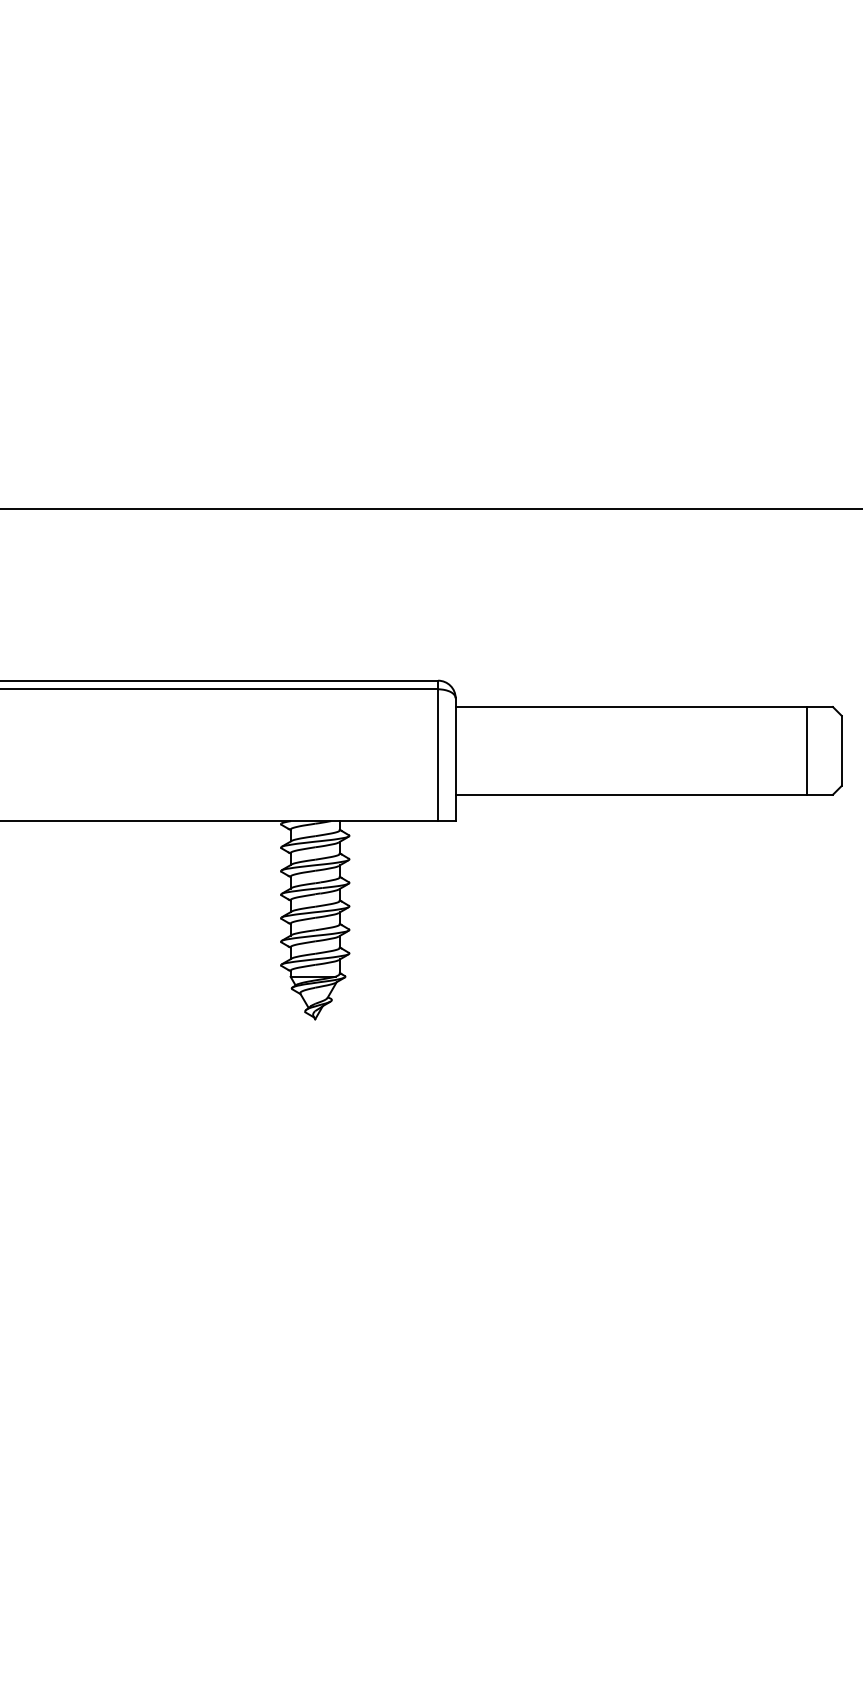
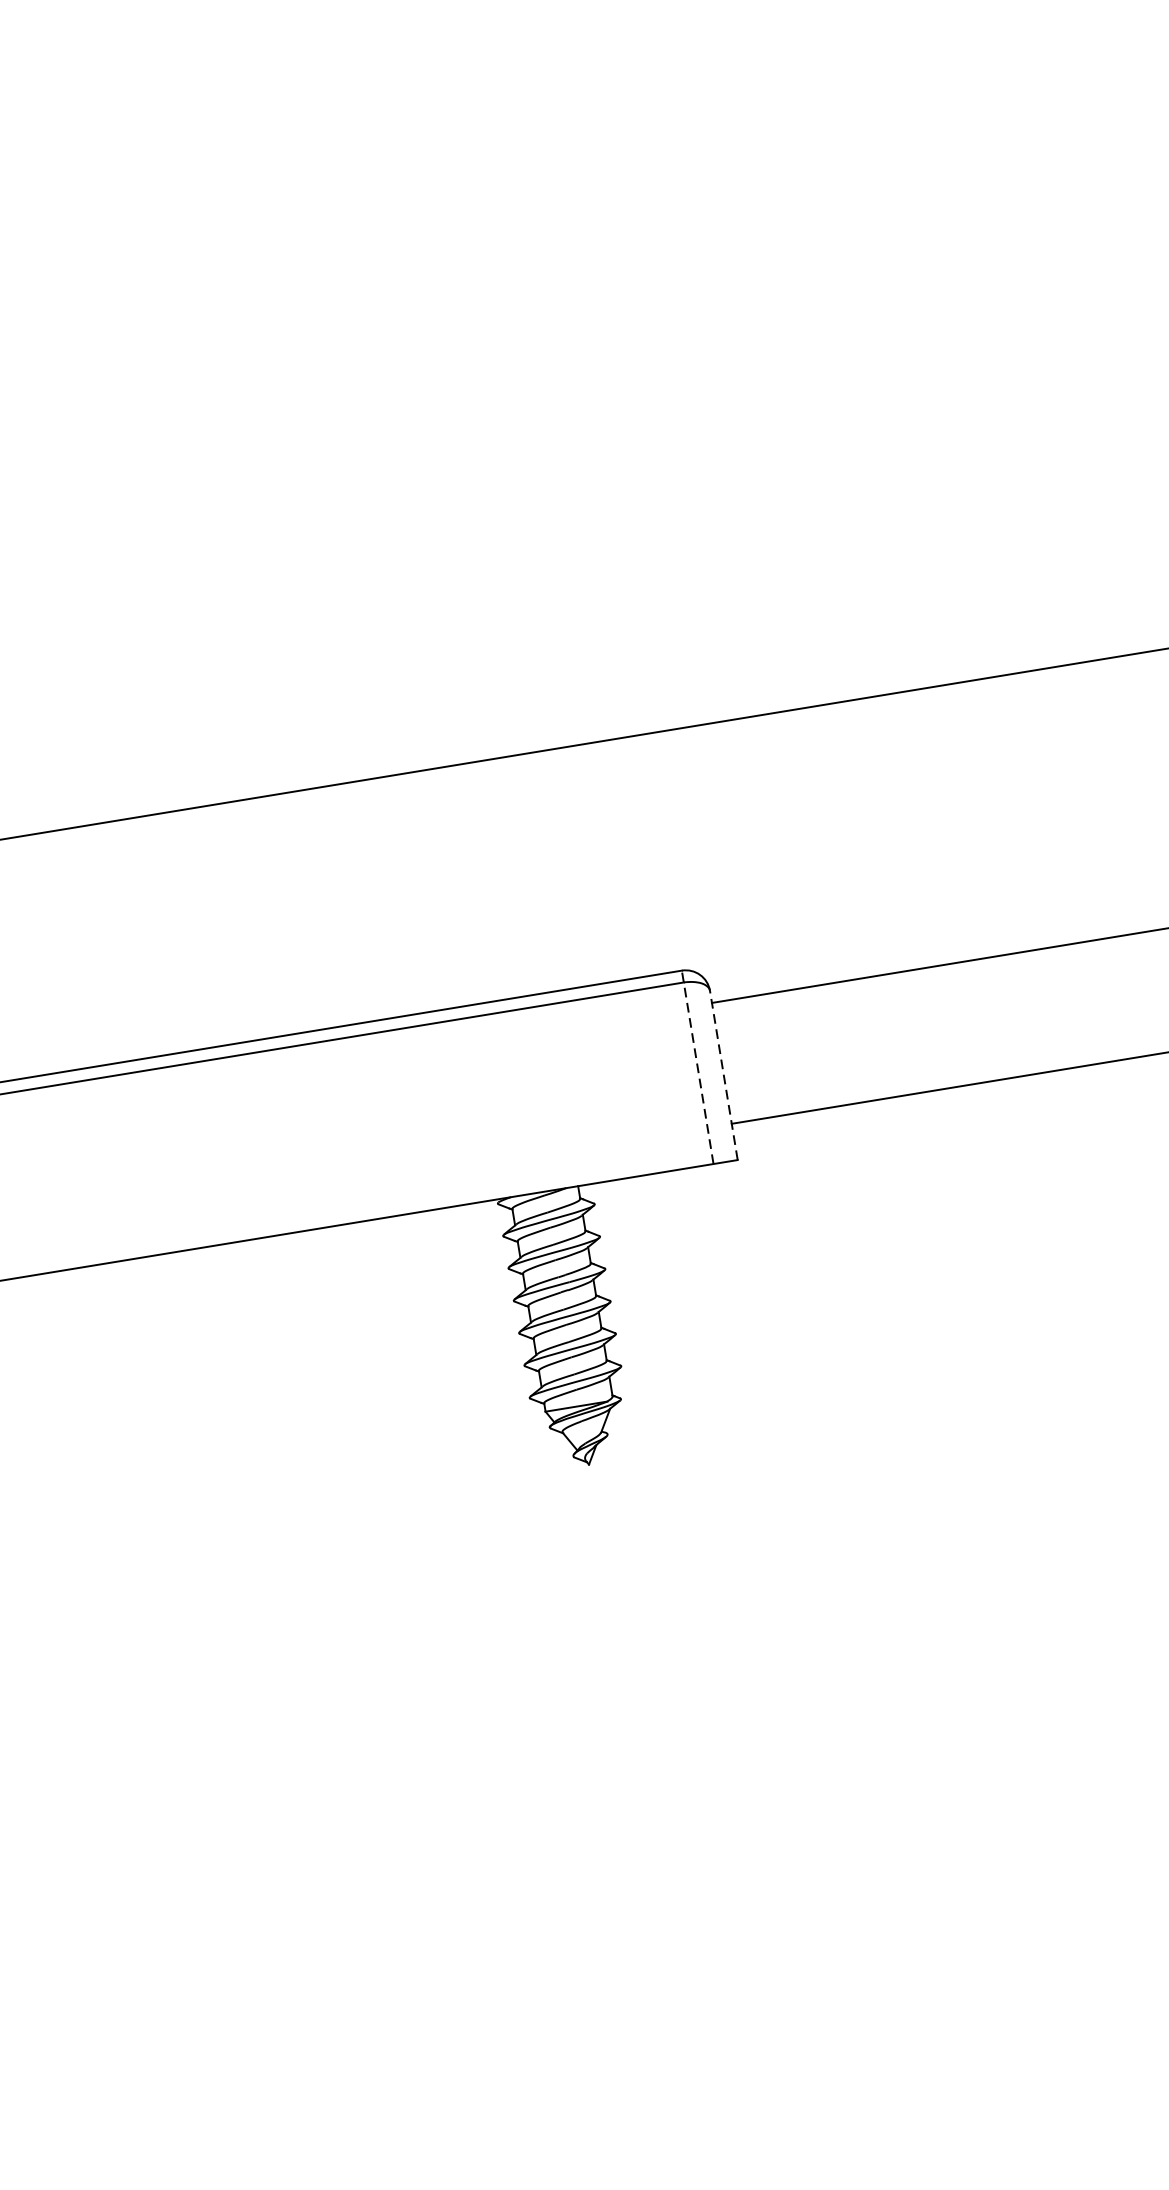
line: (438, 750) -> (698, 1066), solid -> dashed
line: (455, 759) -> (723, 1075), solid -> dashed

